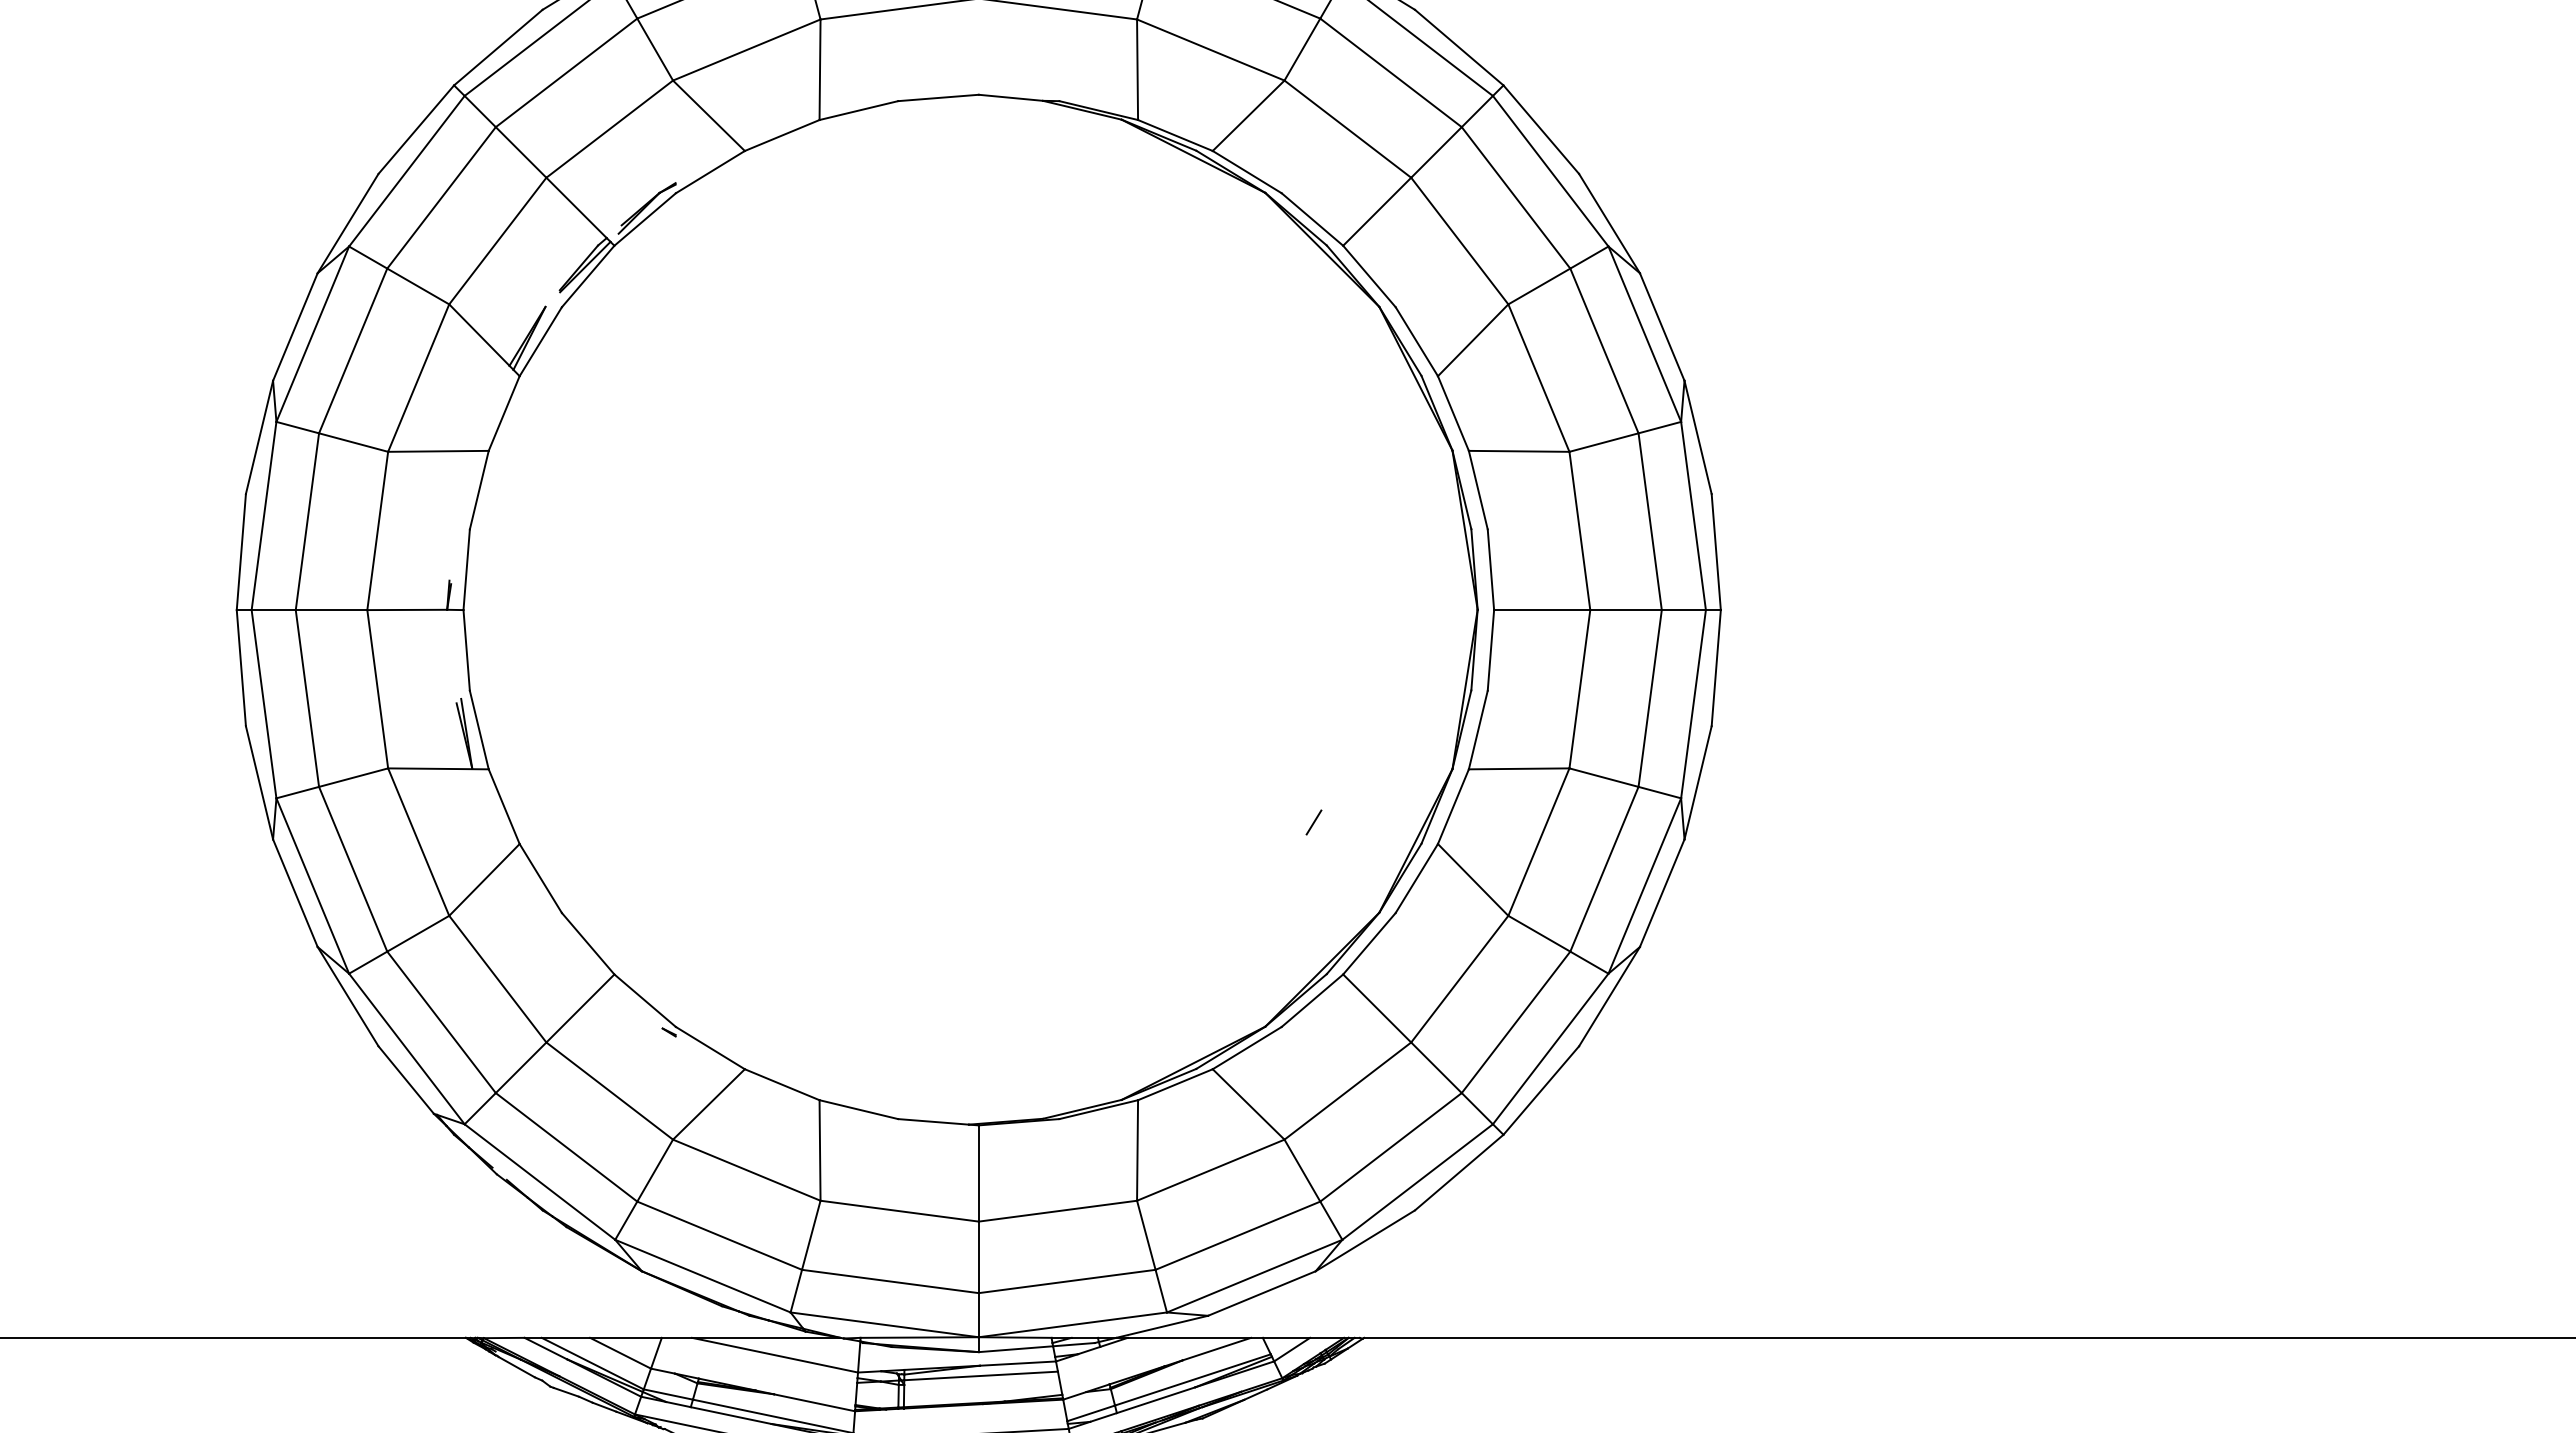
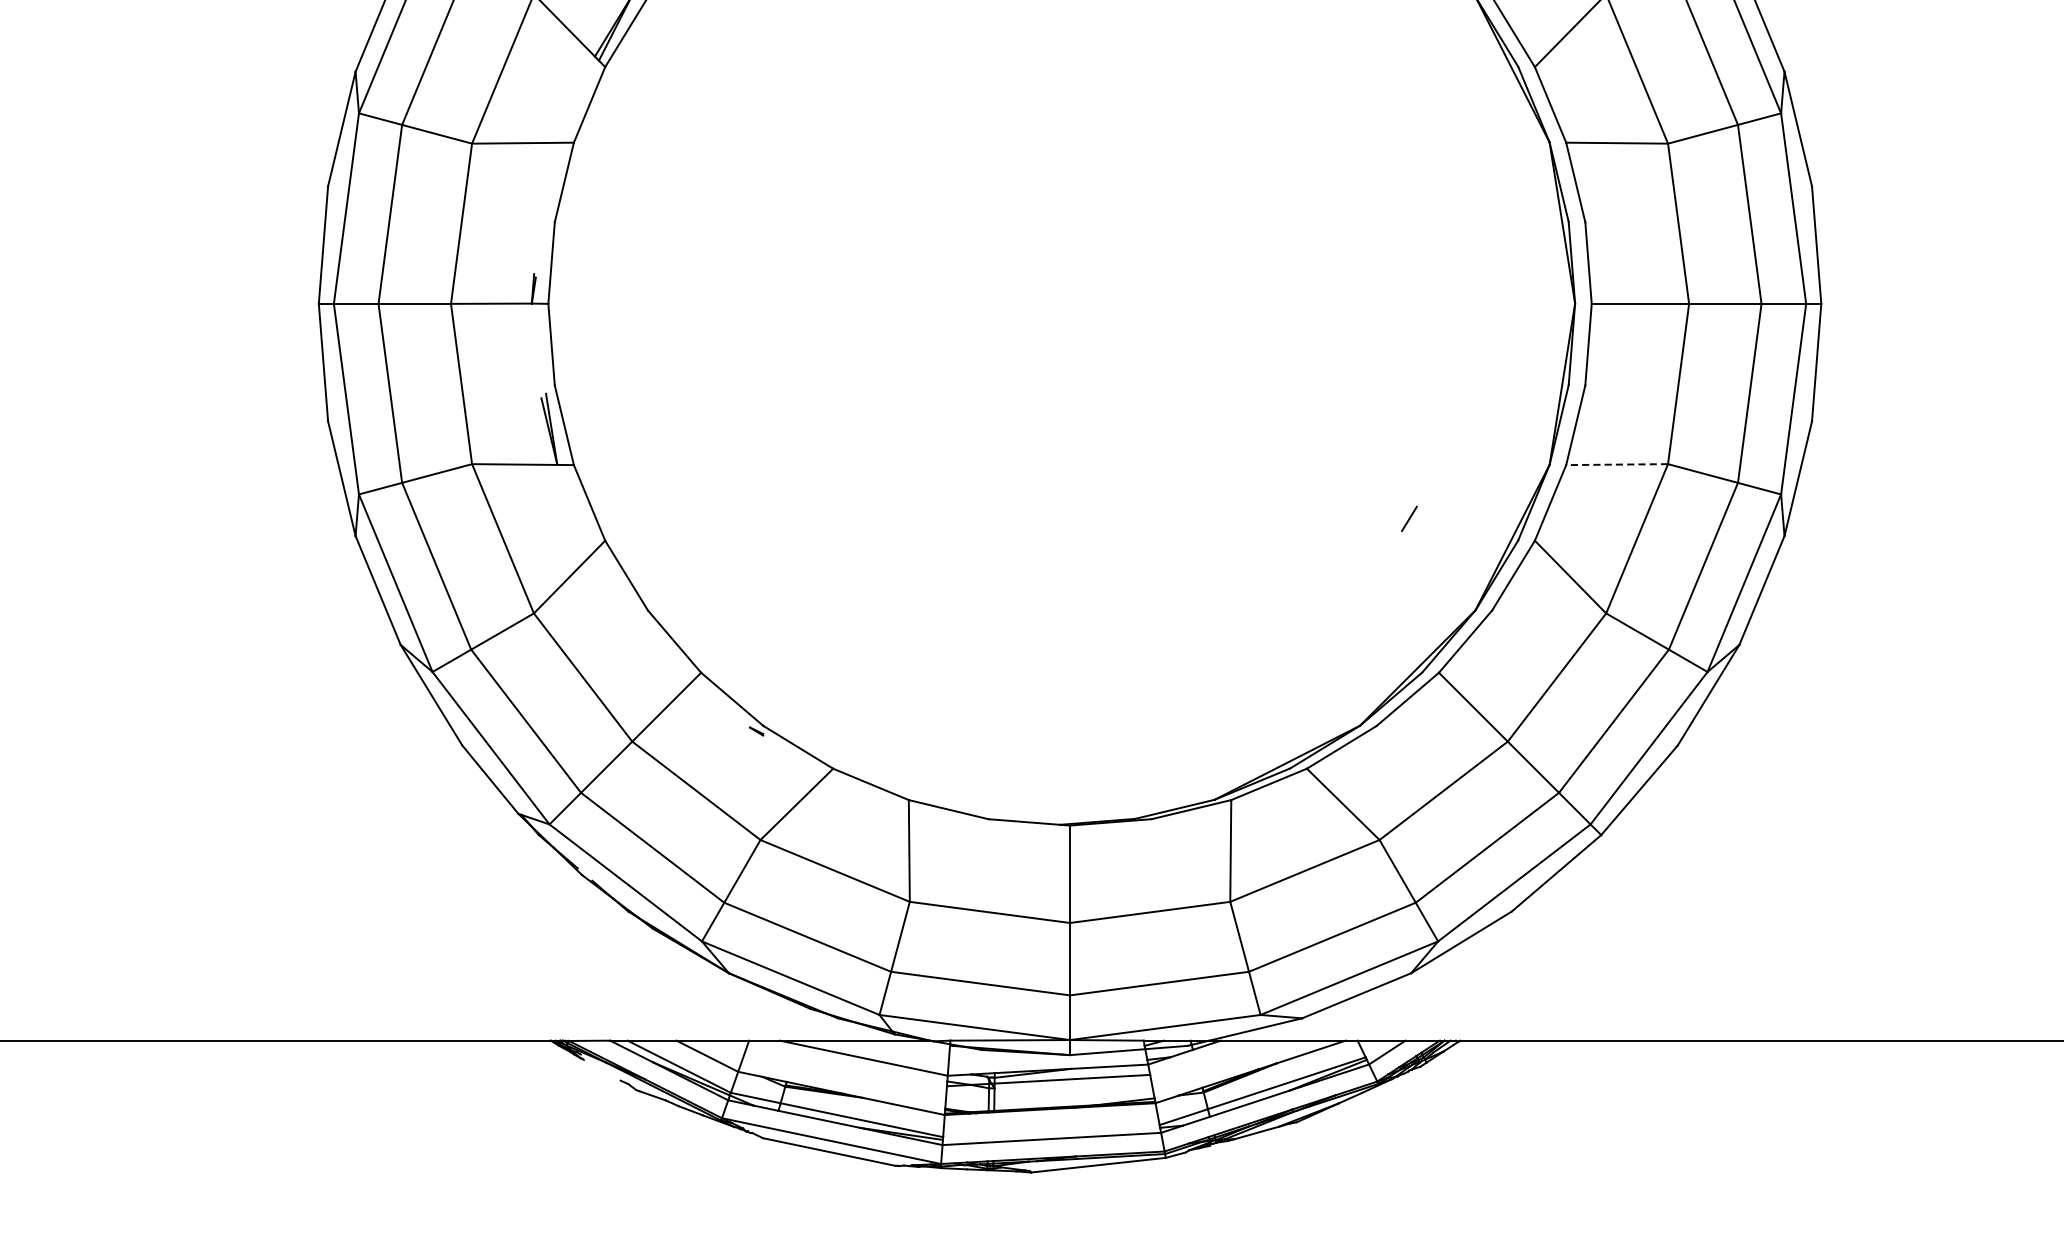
line: (1518, 768) -> (1616, 464), solid -> dashed
line: (516, 1366) -> (602, 1069), removed

